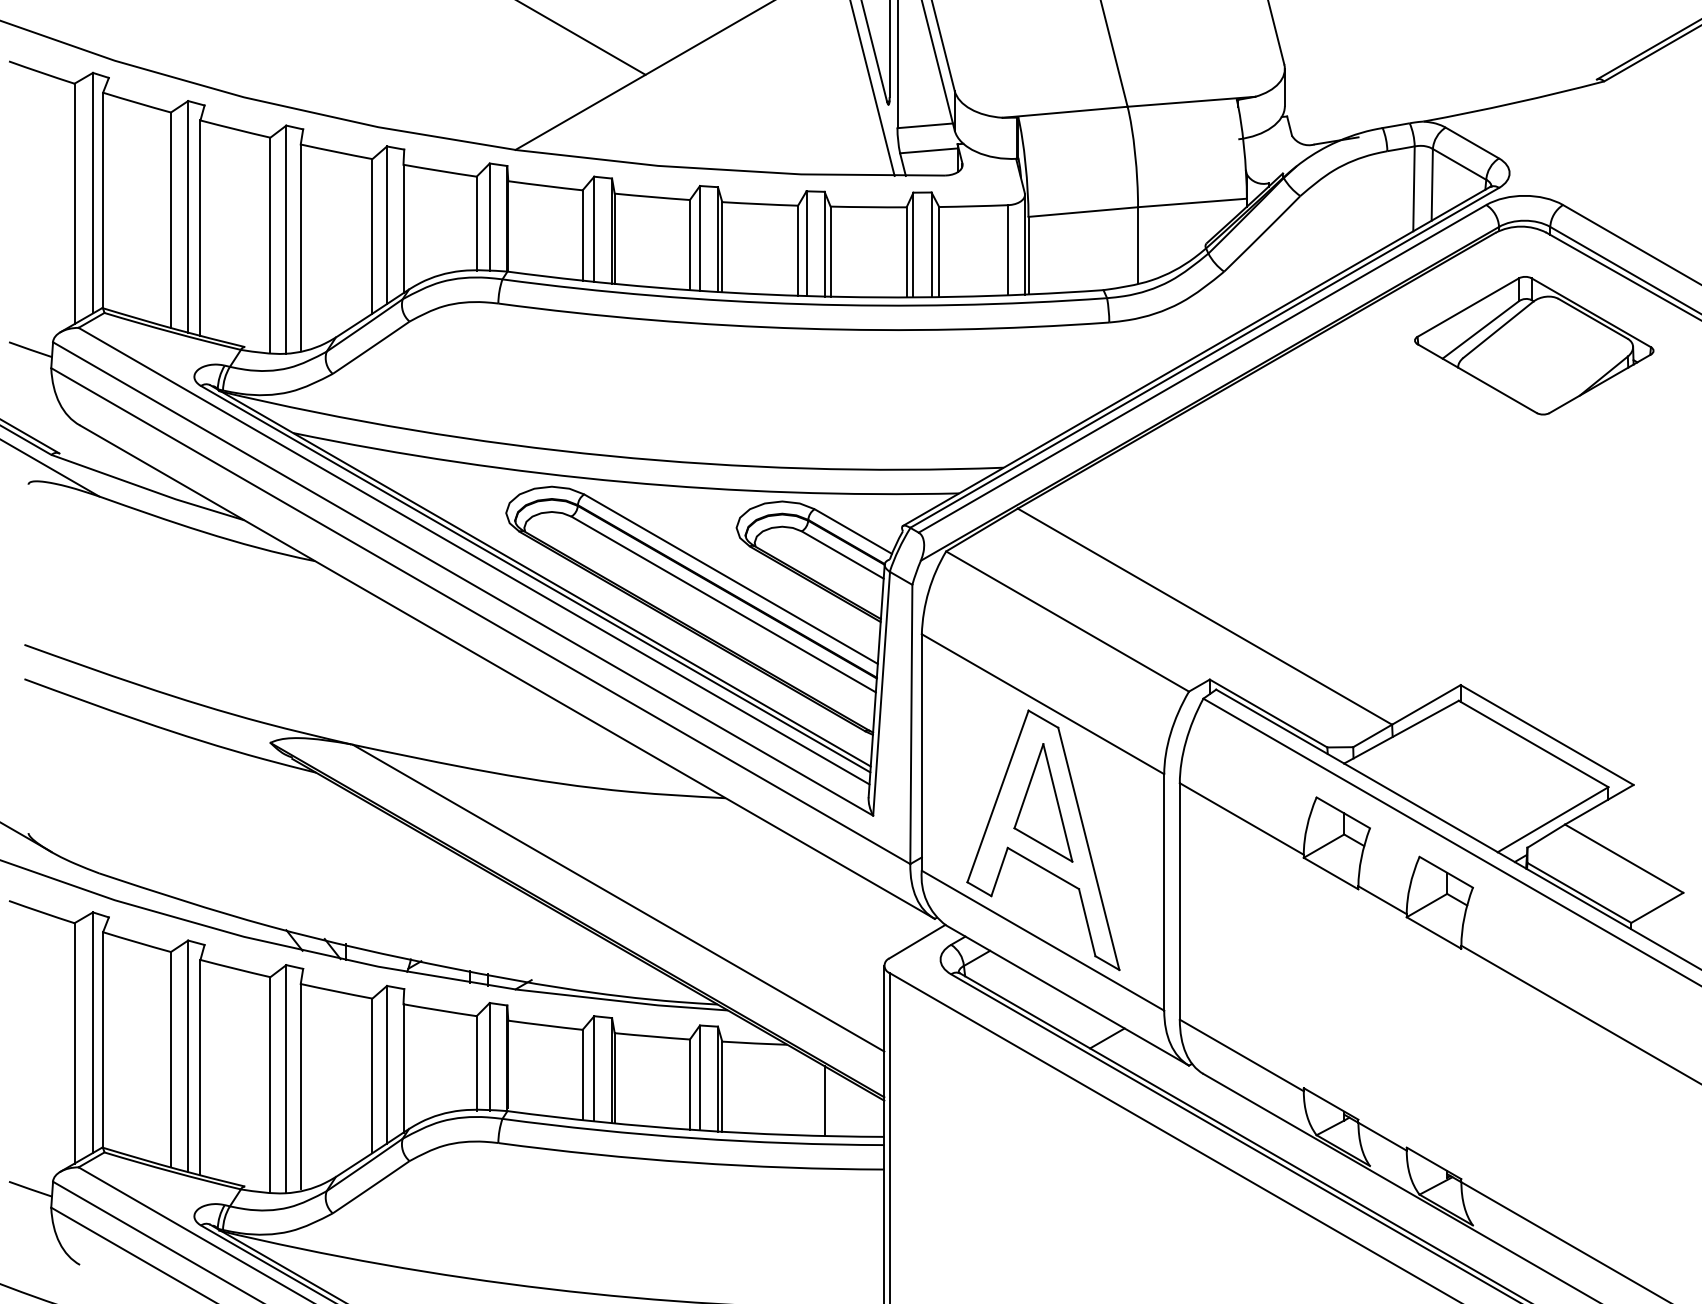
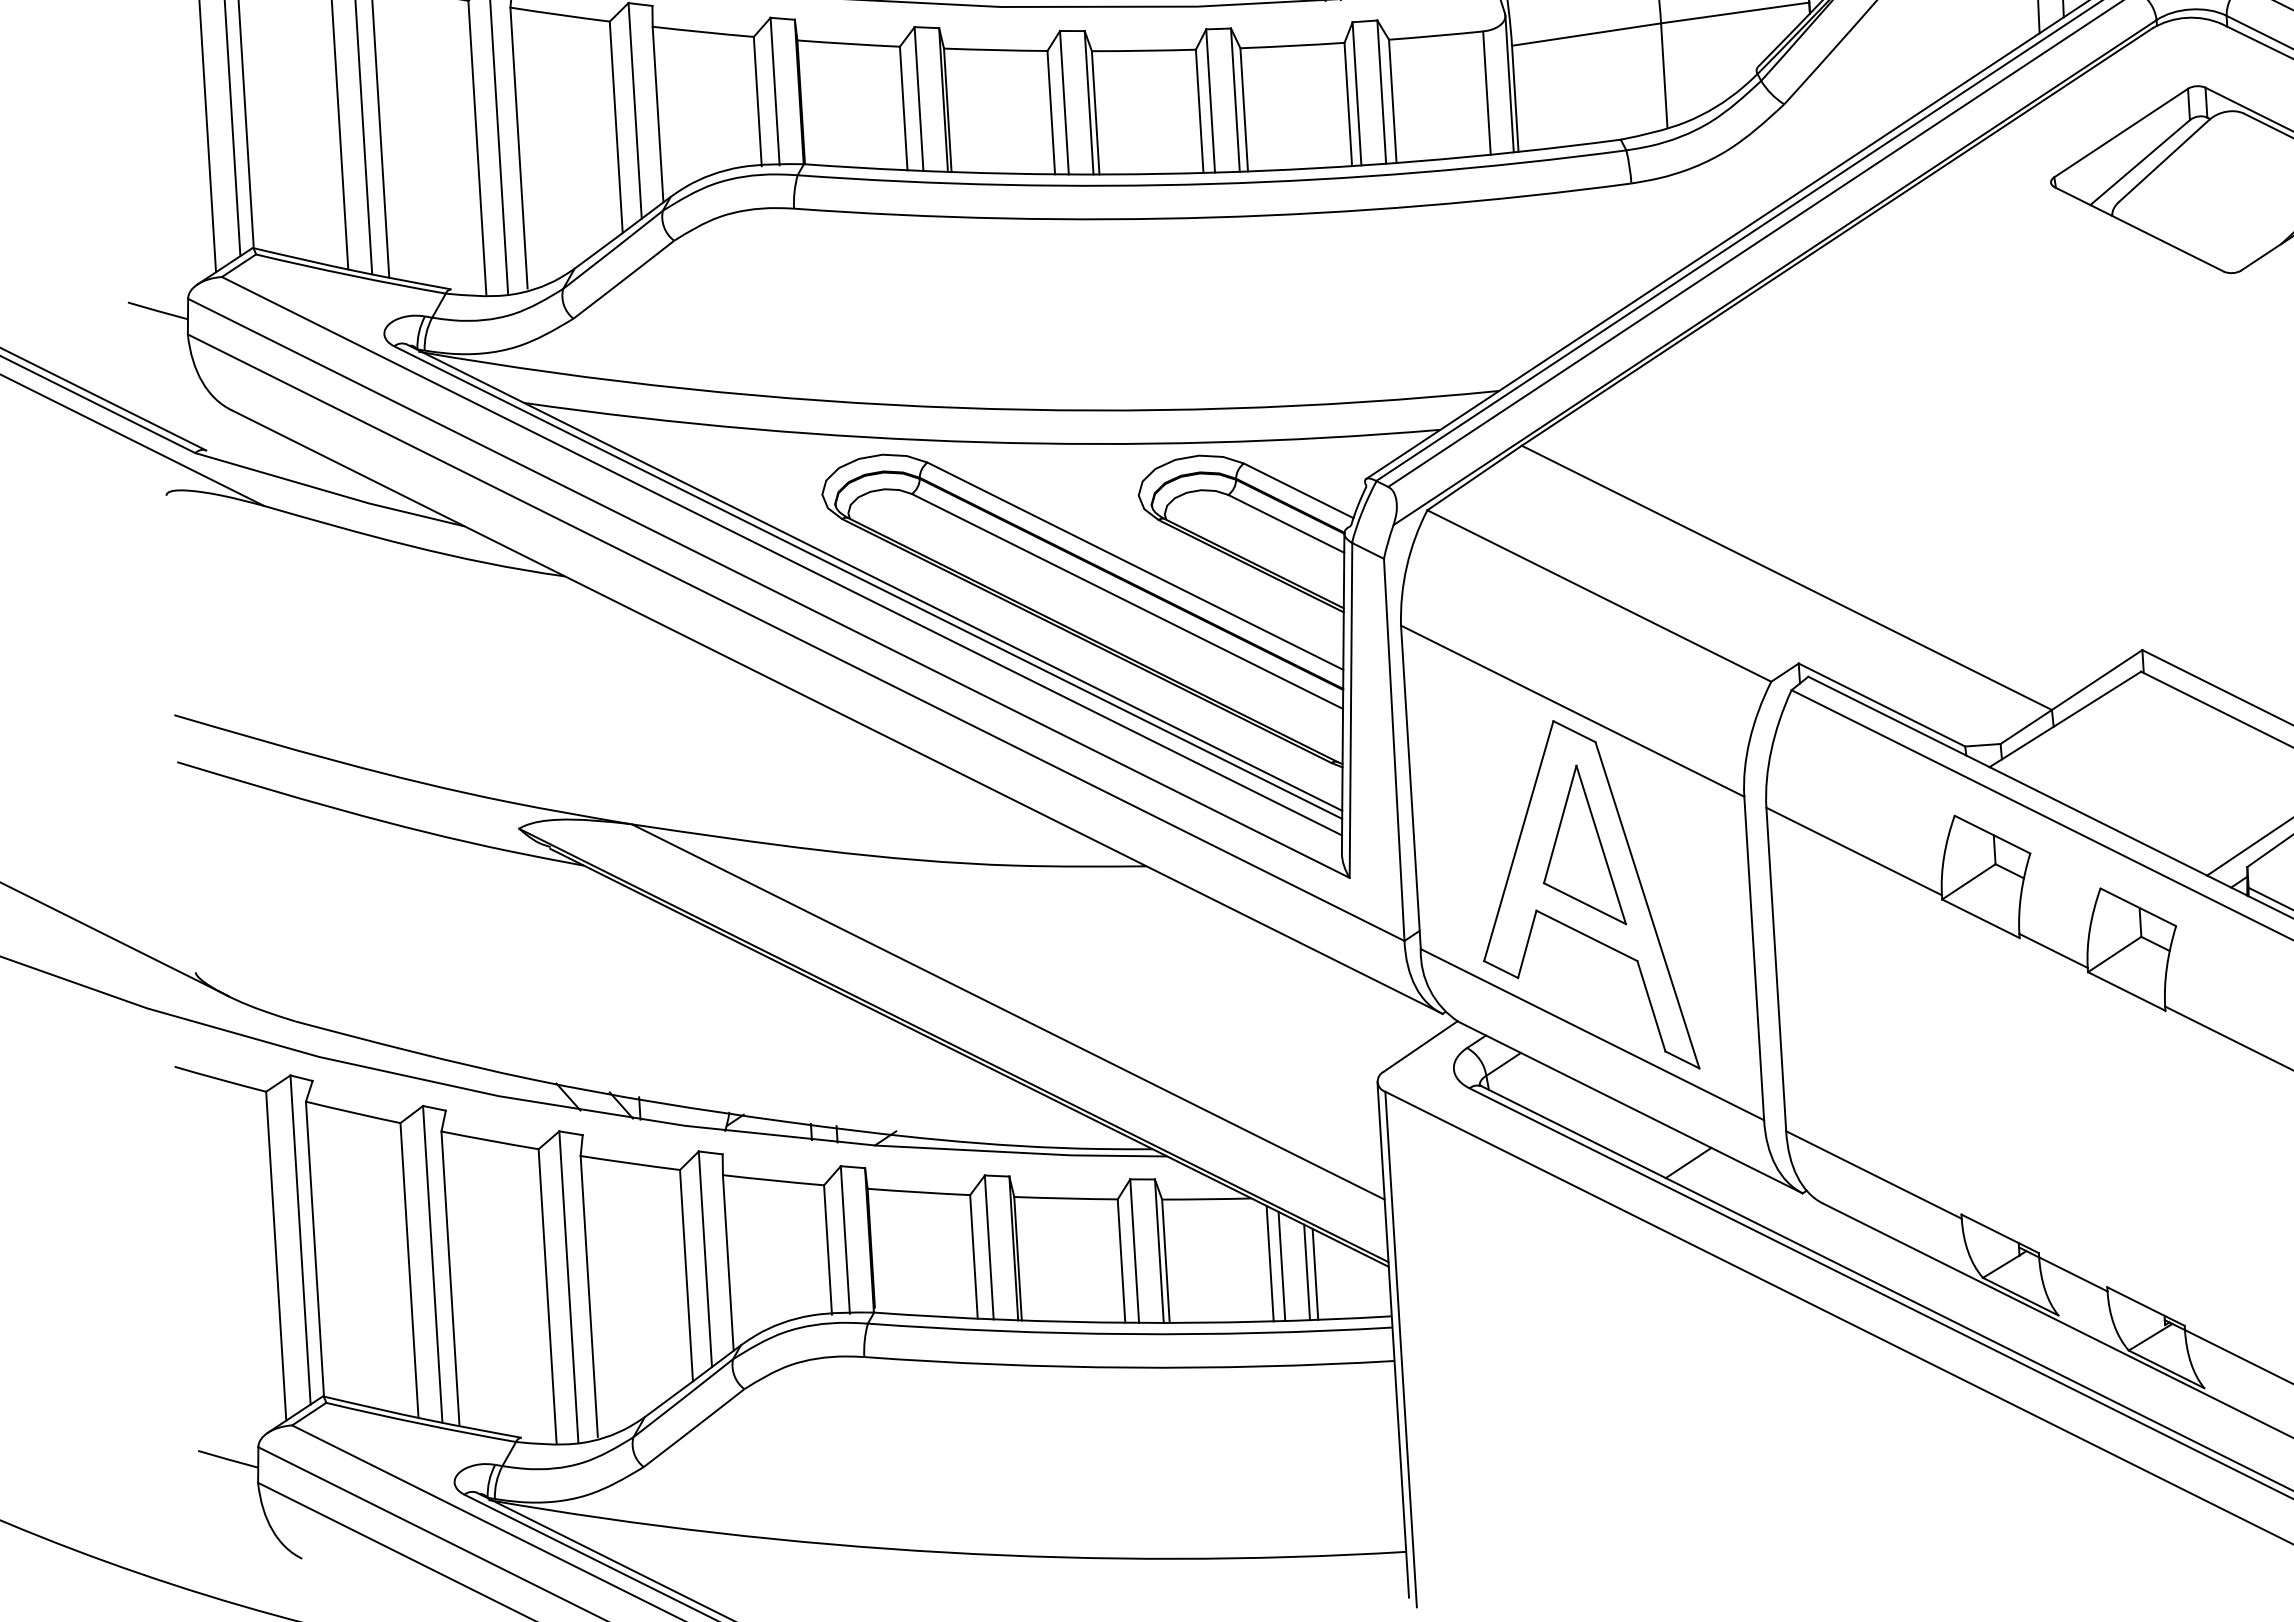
line: (798, 1092) -> (1270, 1262), added
line: (806, 1095) -> (1281, 1266), added
line: (830, 1102) -> (1315, 1273), added

